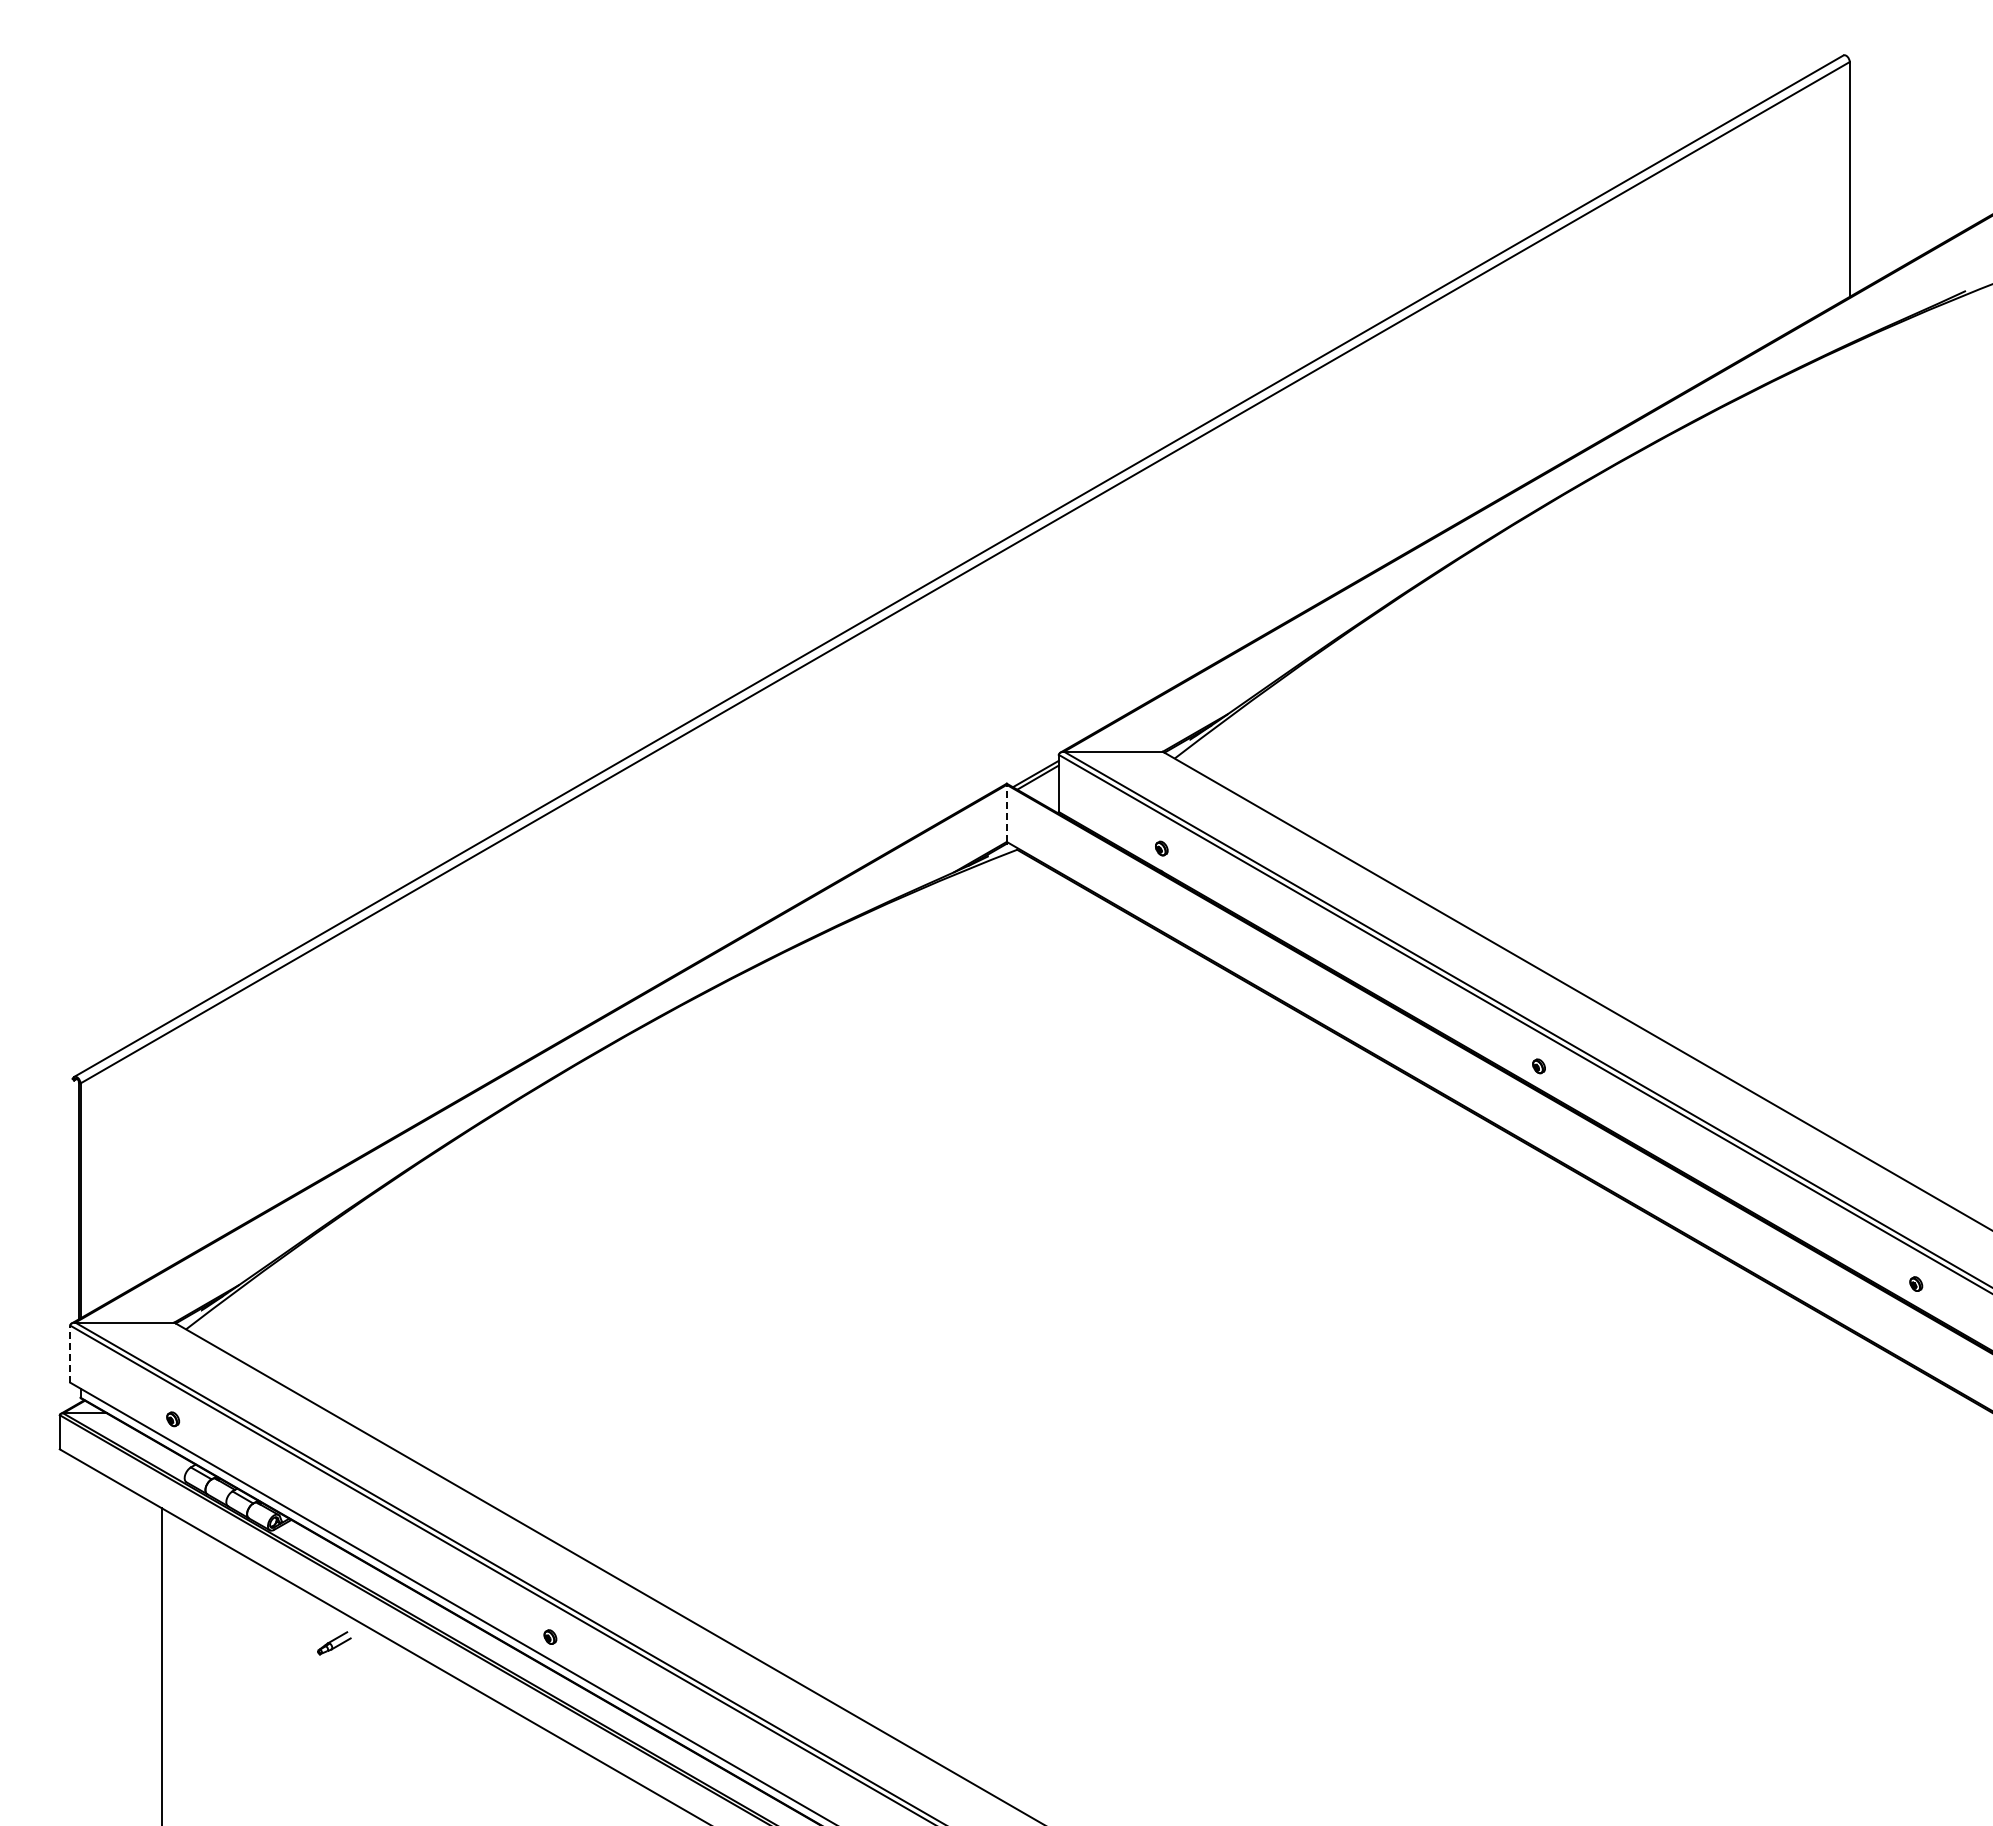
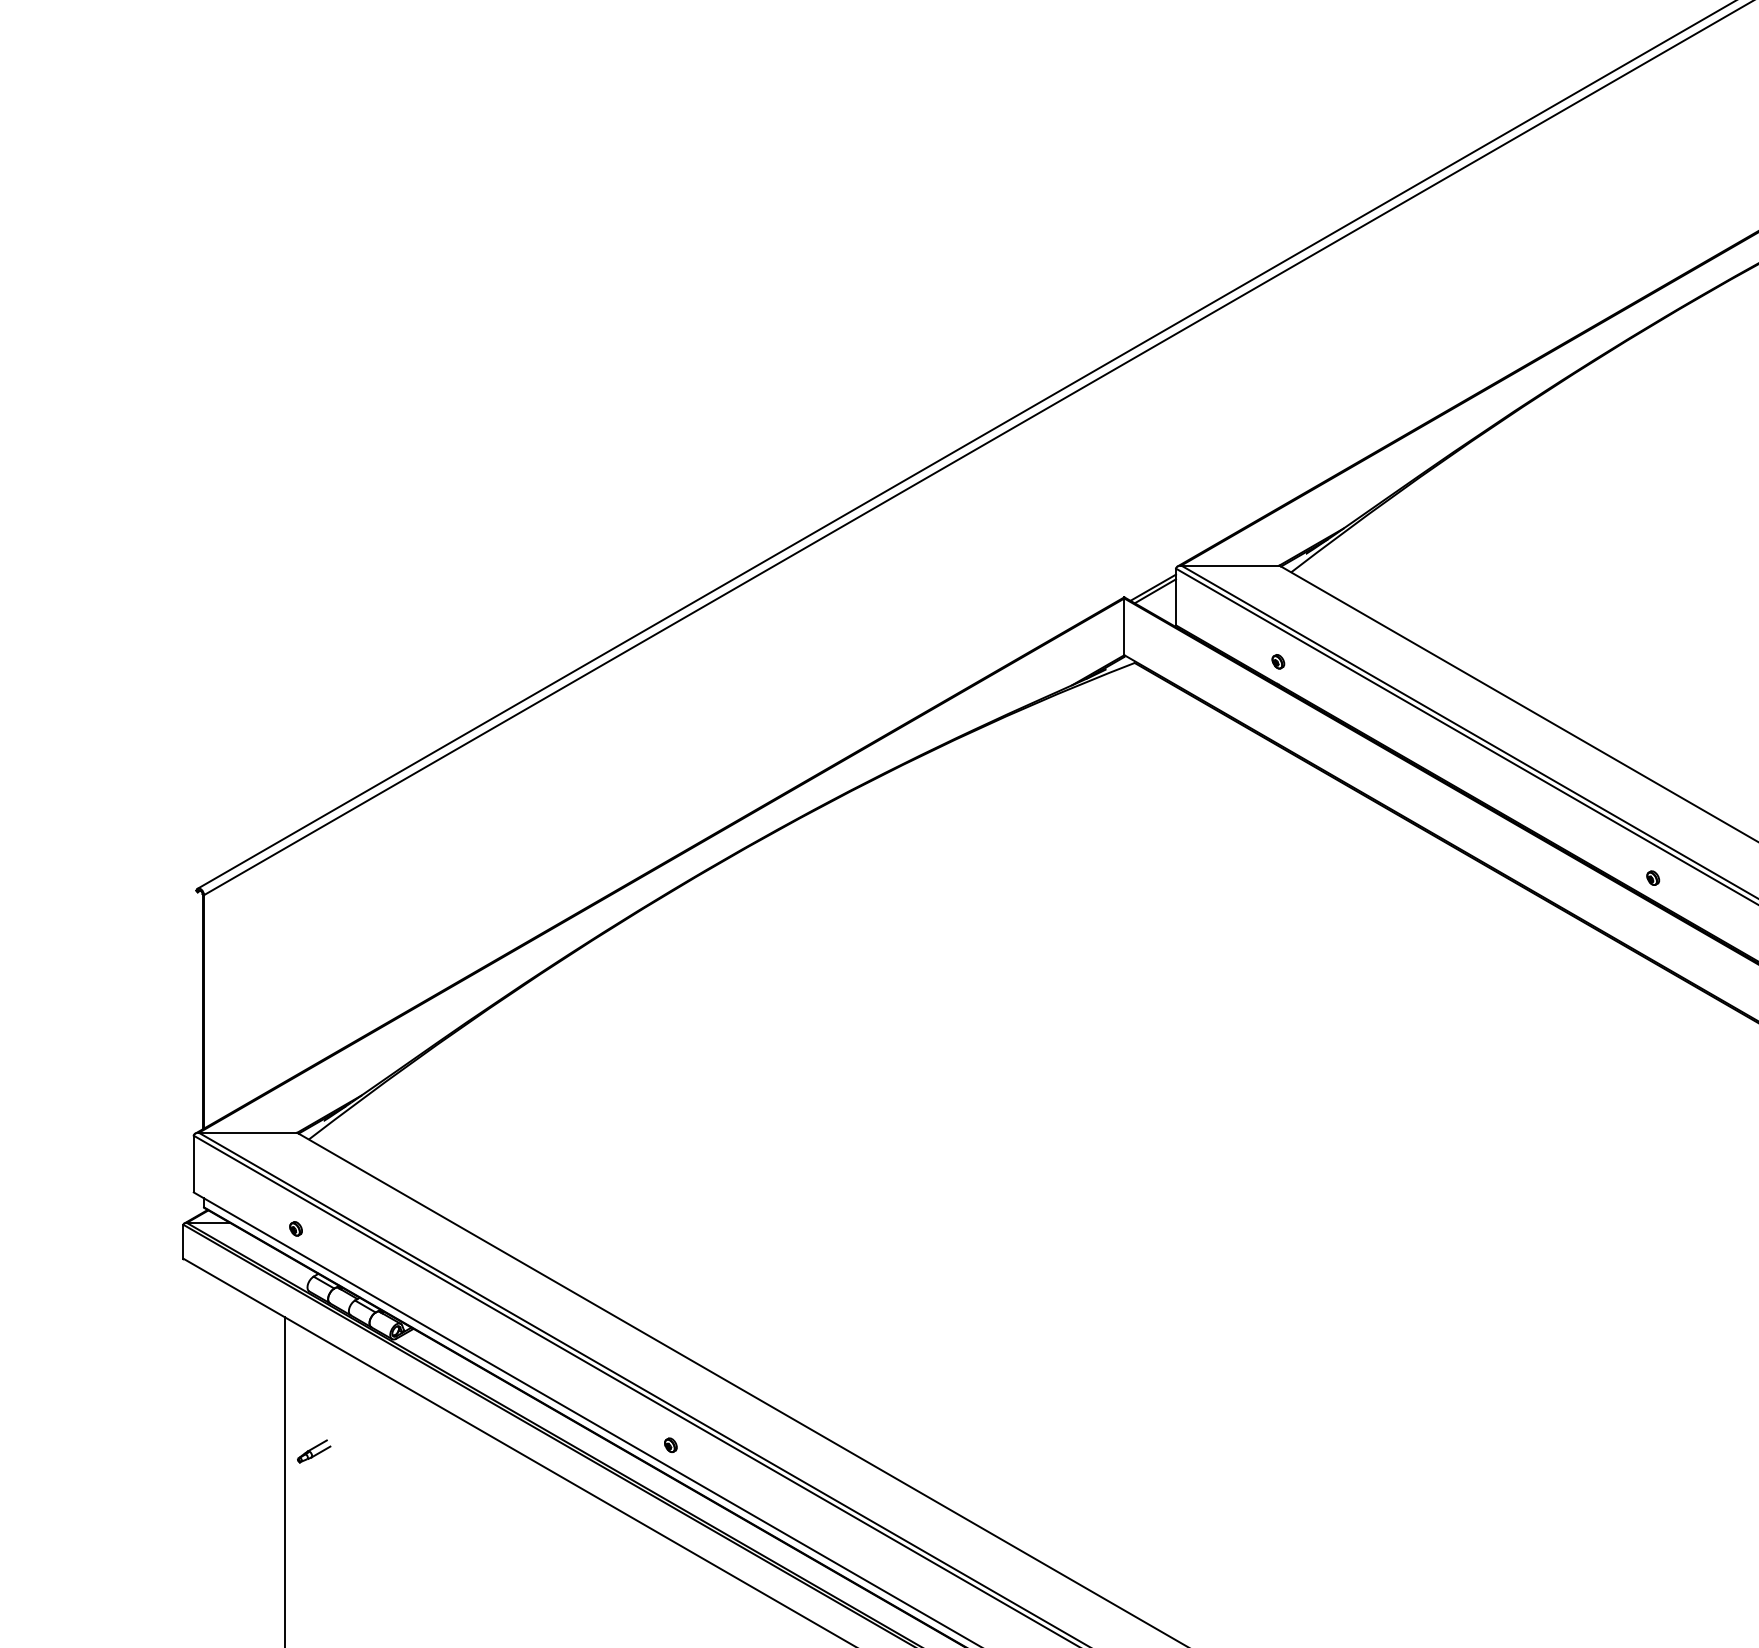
line: (1006, 813) -> (1124, 626), dashed -> solid
line: (70, 1354) -> (194, 1164), dashed -> solid
part: (334, 1643) -> (314, 1451), moved

